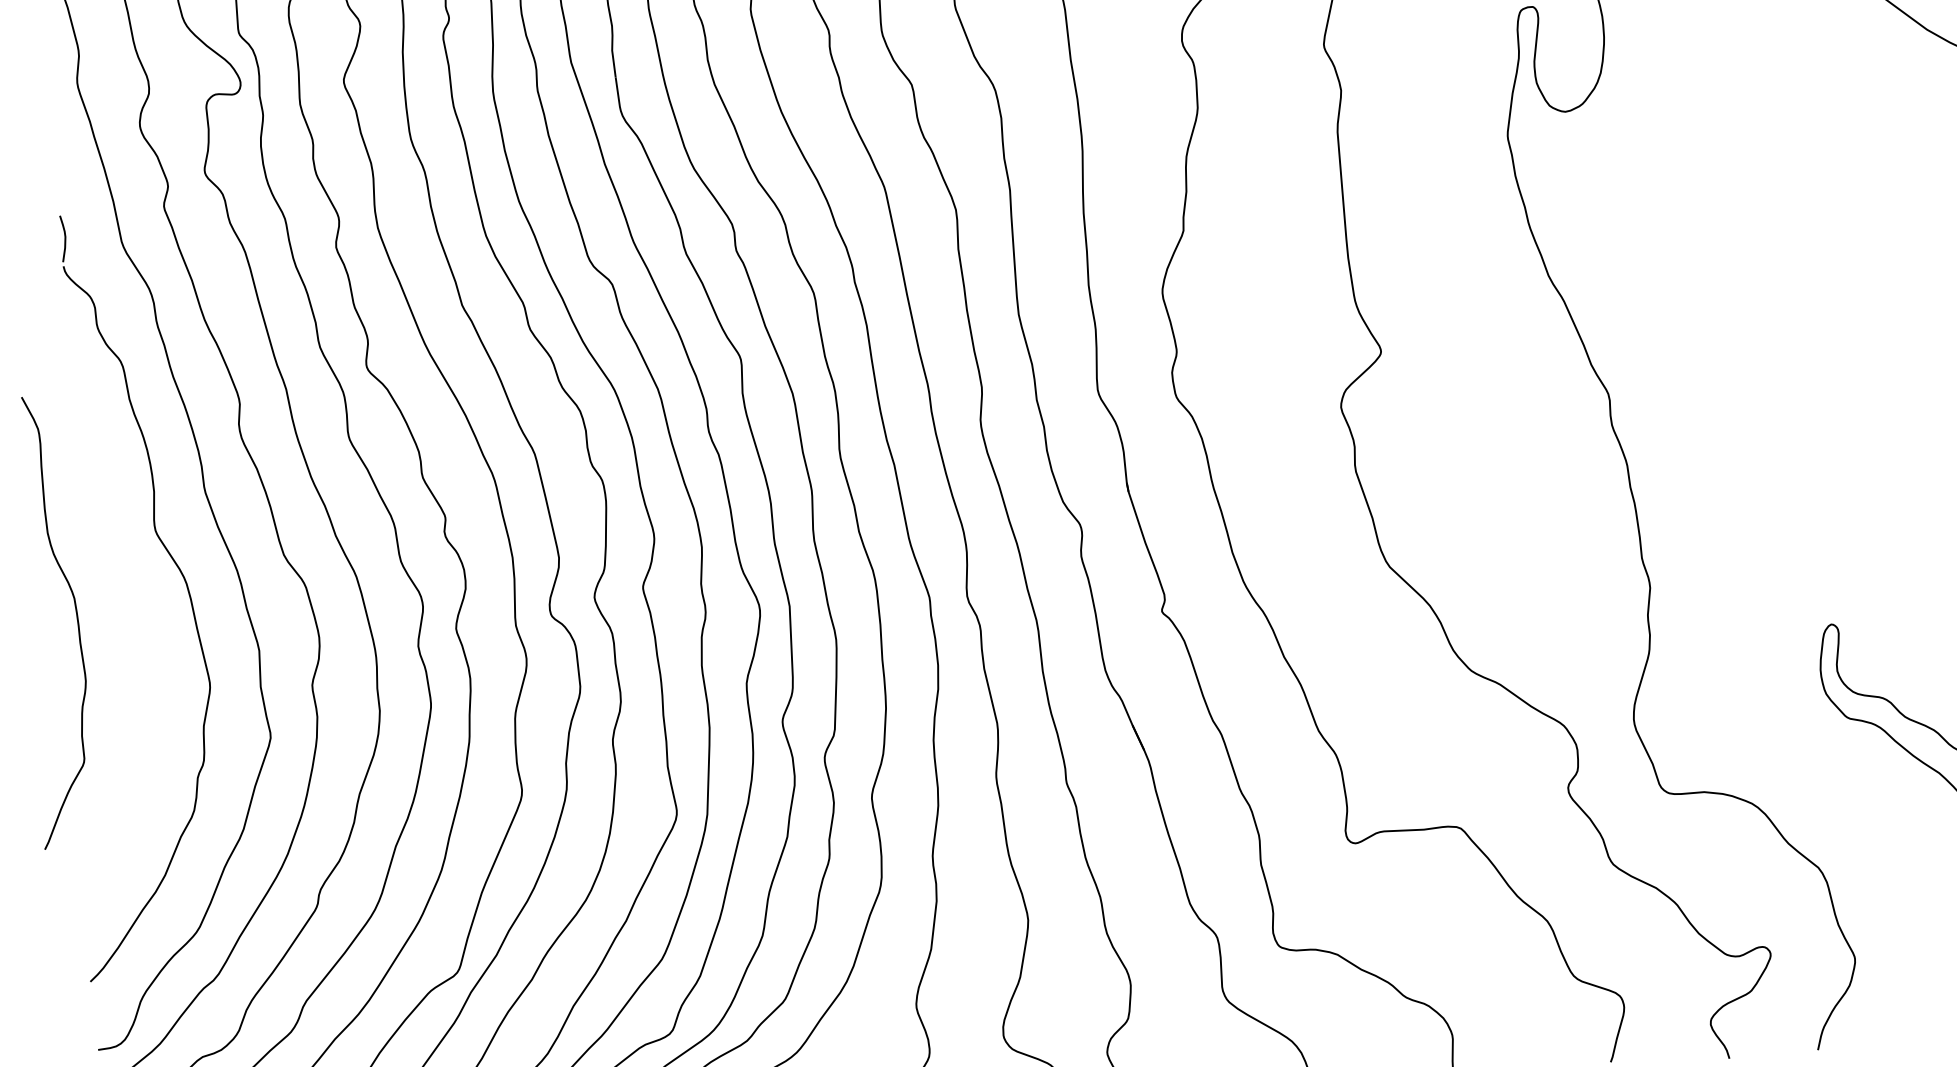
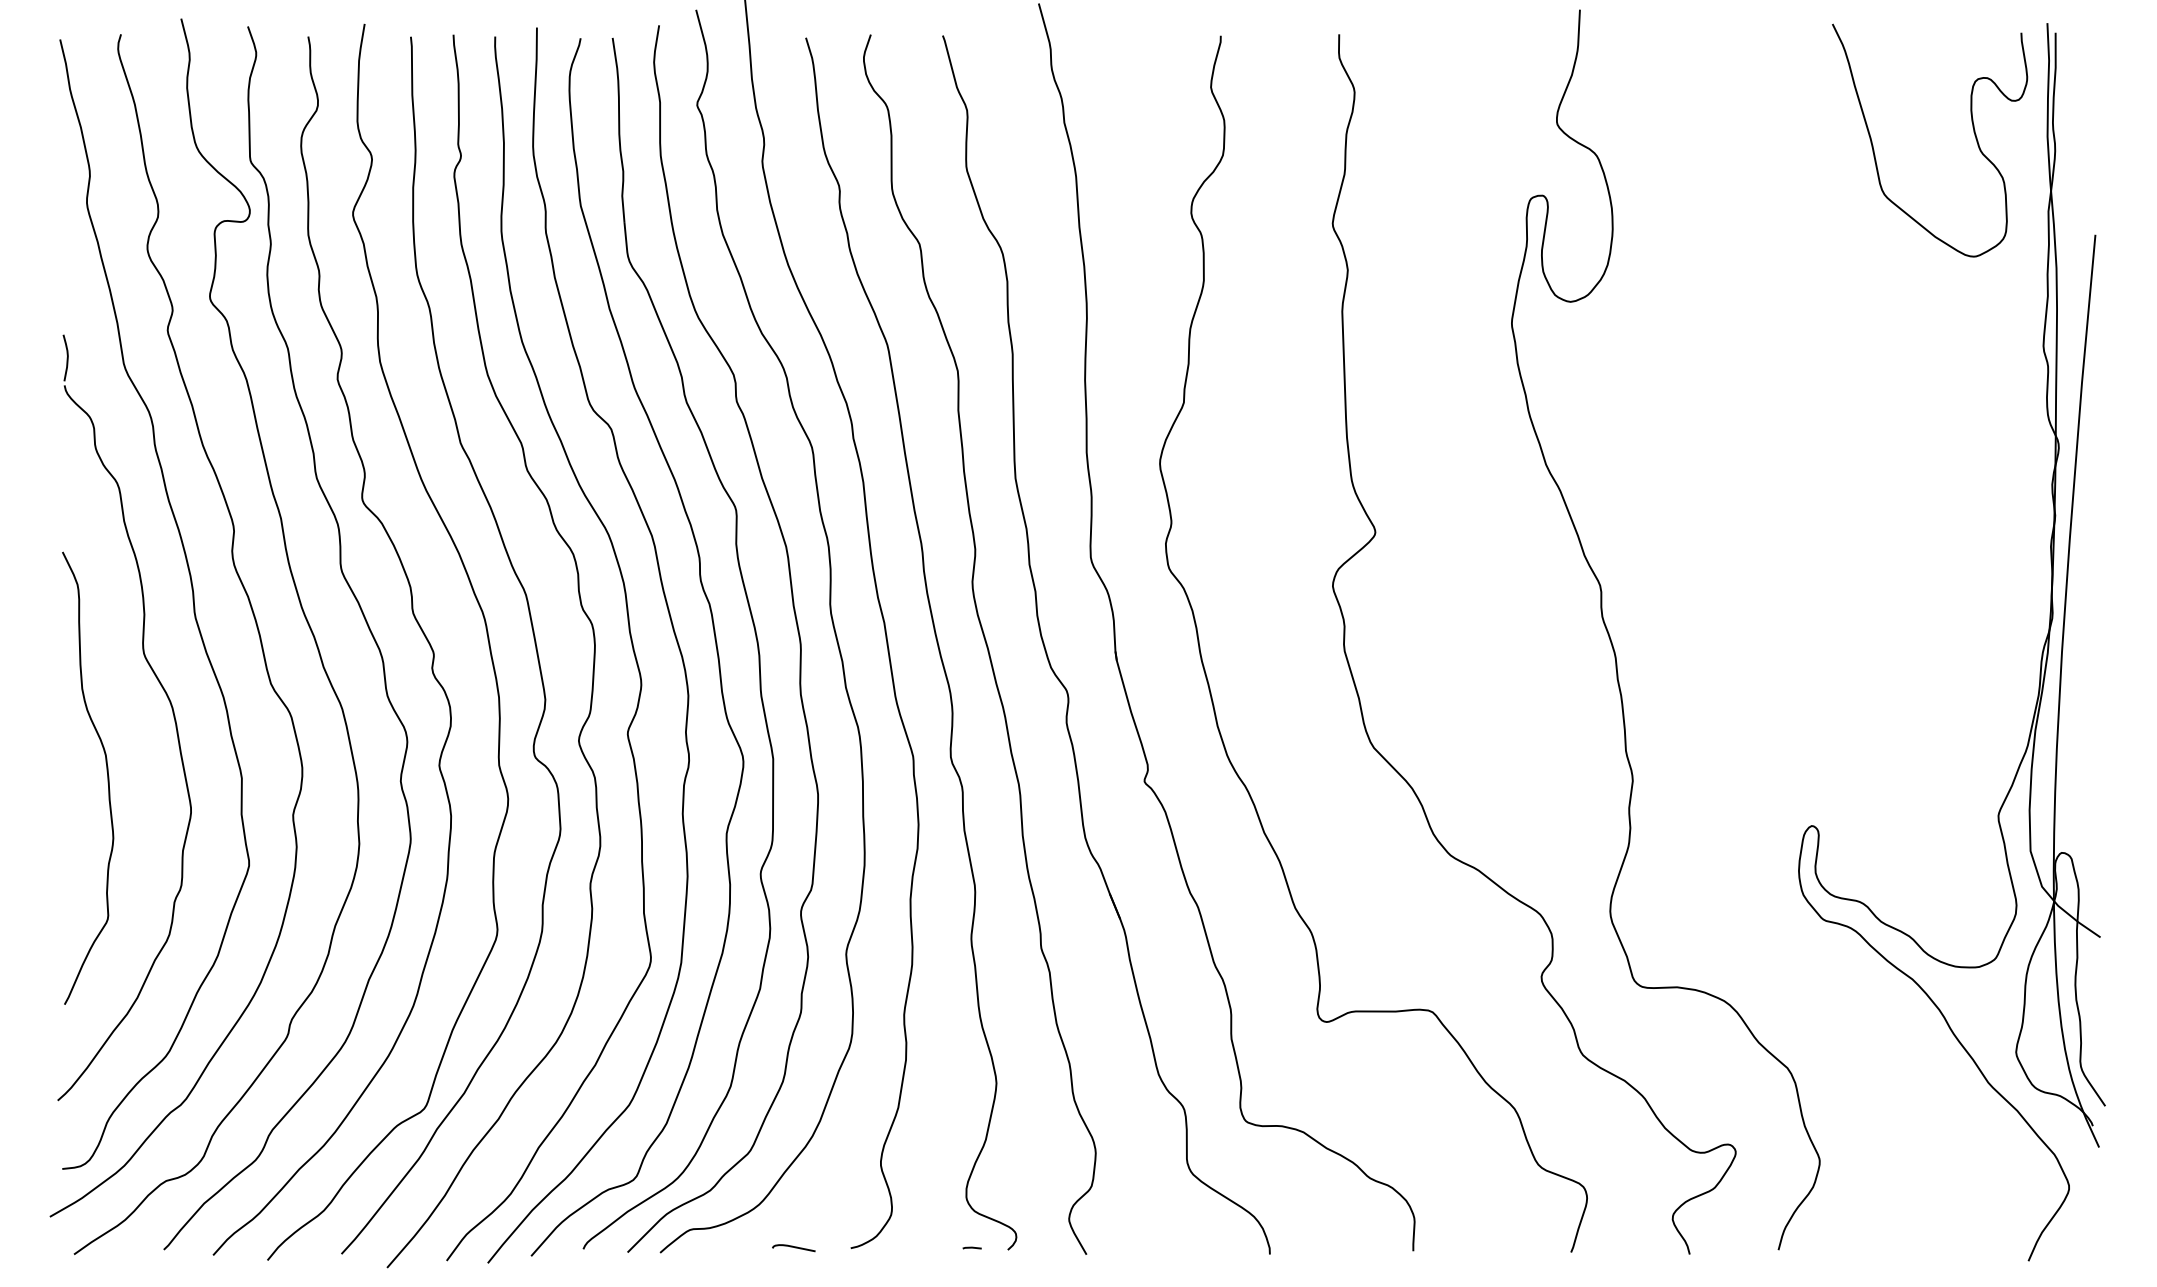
curve: (75, 614) -> (106, 771), moved

